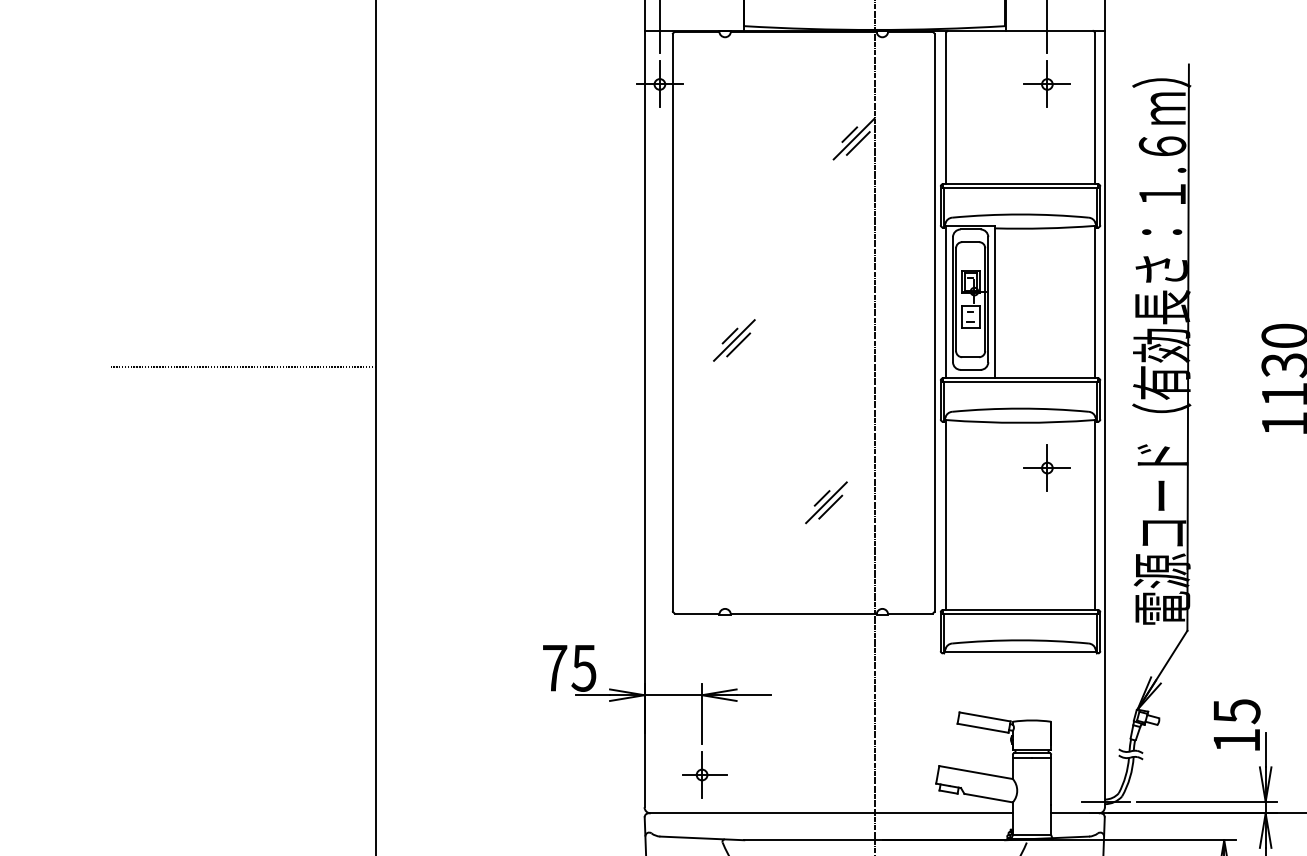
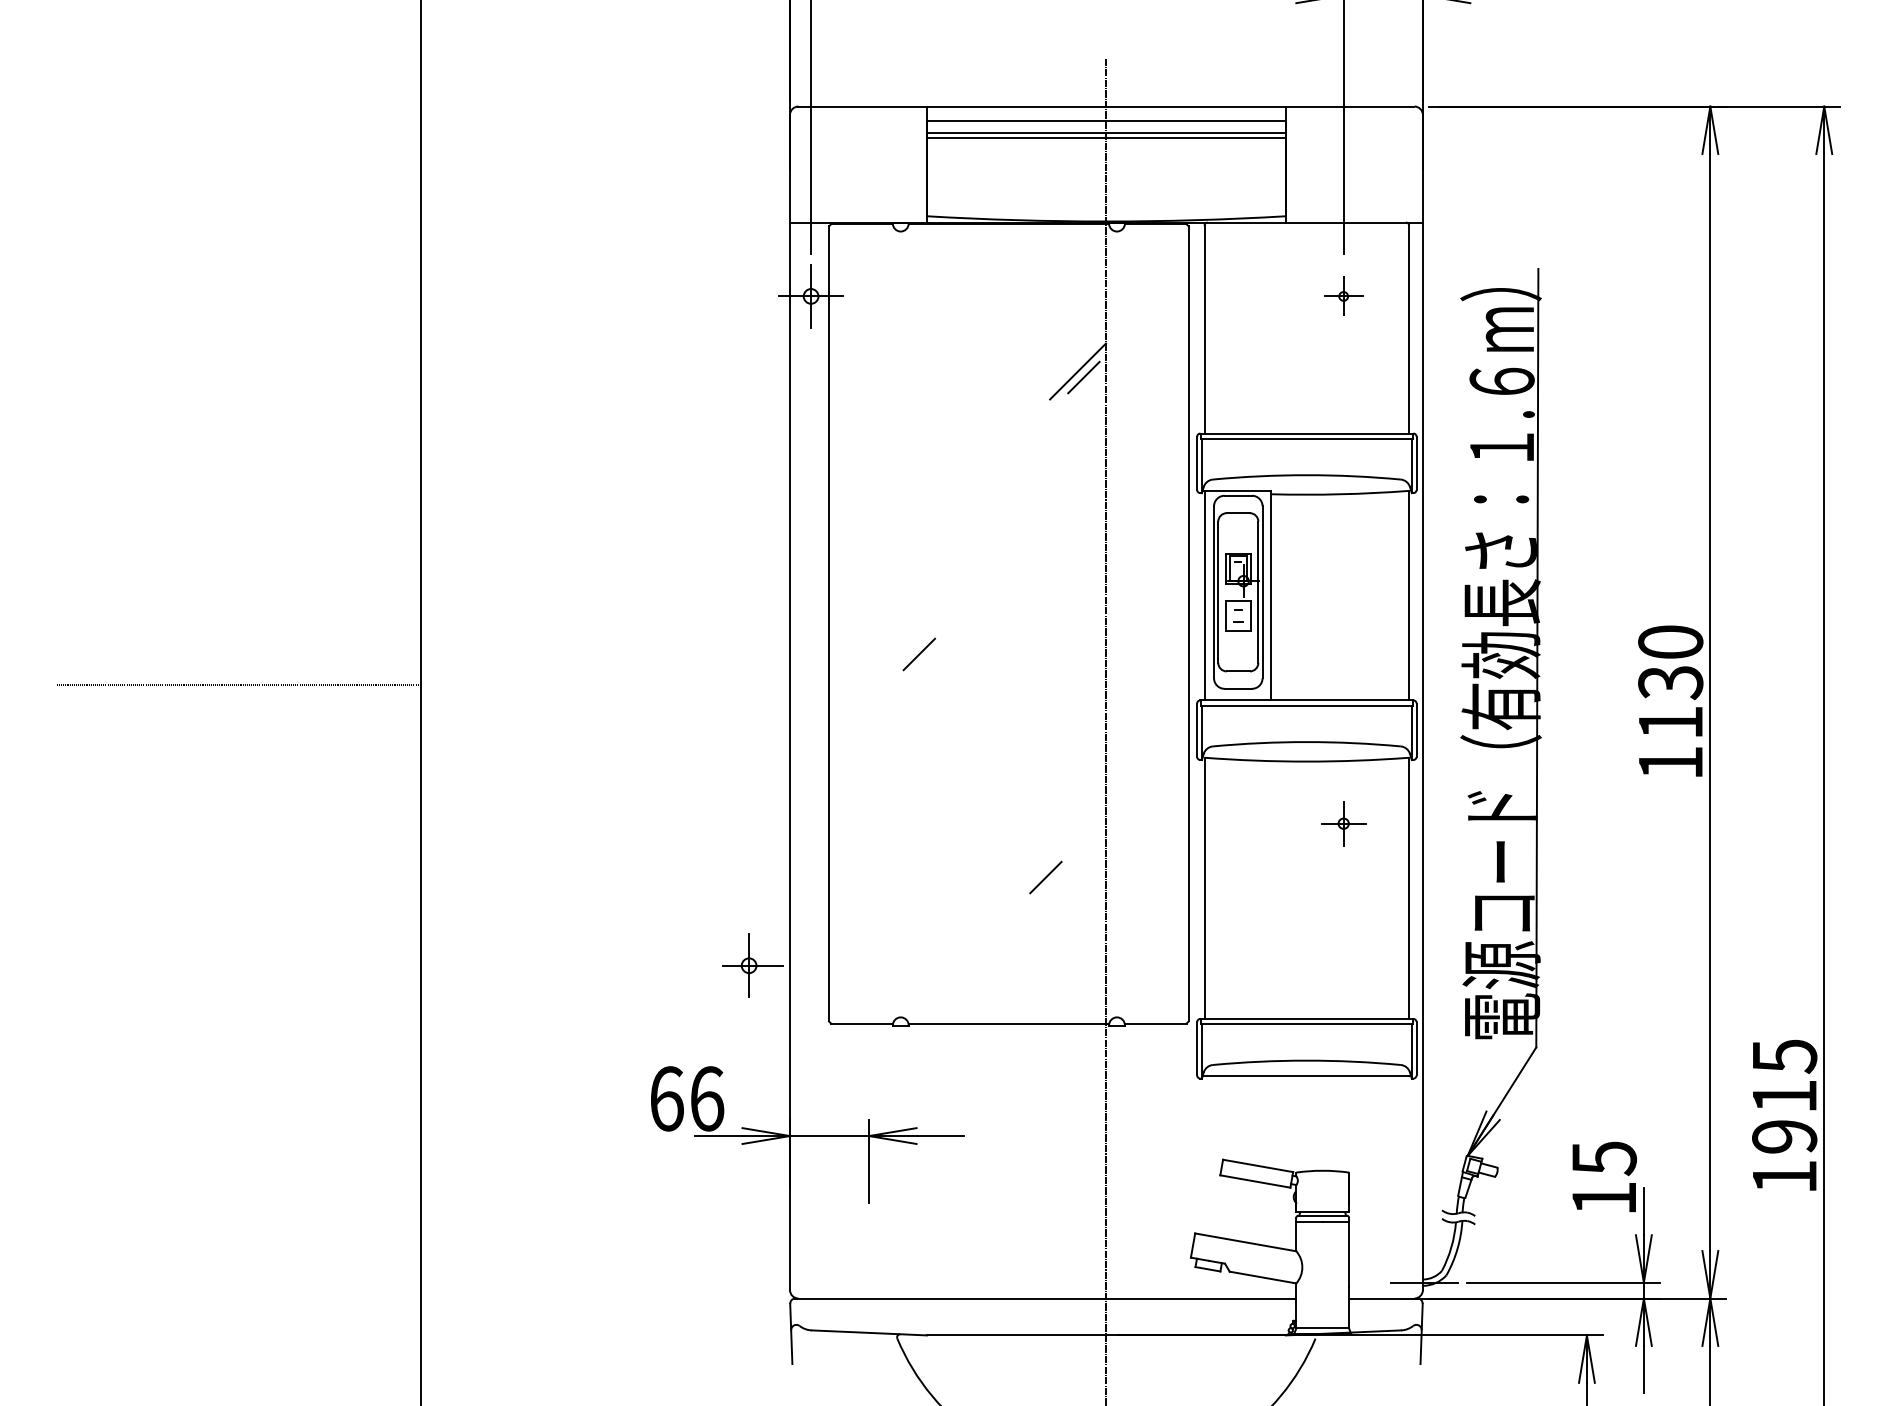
part: (1047, 84) -> (1343, 296), size x0.6
line: (850, 134) -> (1072, 365), removed
line: (730, 336) -> (907, 642), removed
line: (734, 340) -> (913, 648), removed
part: (1047, 467) -> (1343, 823), size x0.7
line: (822, 498) -> (1034, 865), removed
line: (826, 502) -> (1040, 871), removed
text: (569, 667) -> (687, 1098), 75 -> 66
part: (704, 774) -> (752, 965), moved

